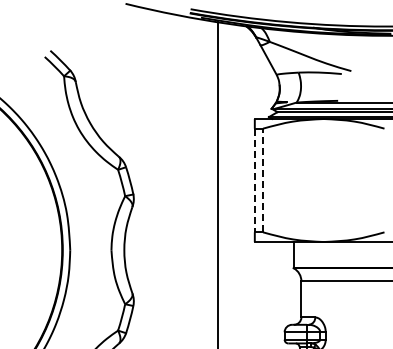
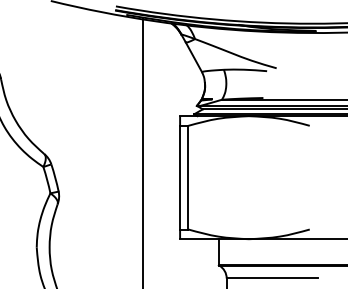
line: (254, 180) -> (179, 177), dashed -> solid
line: (263, 180) -> (188, 177), dashed -> solid

